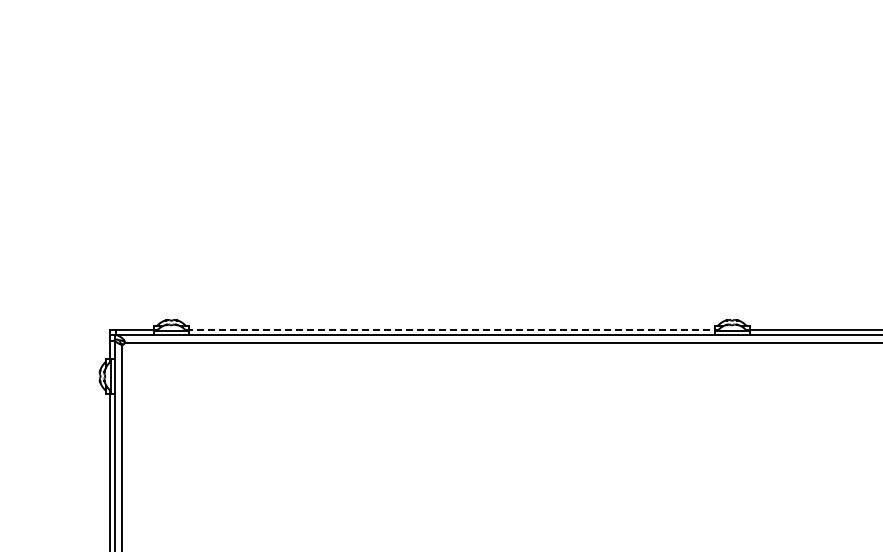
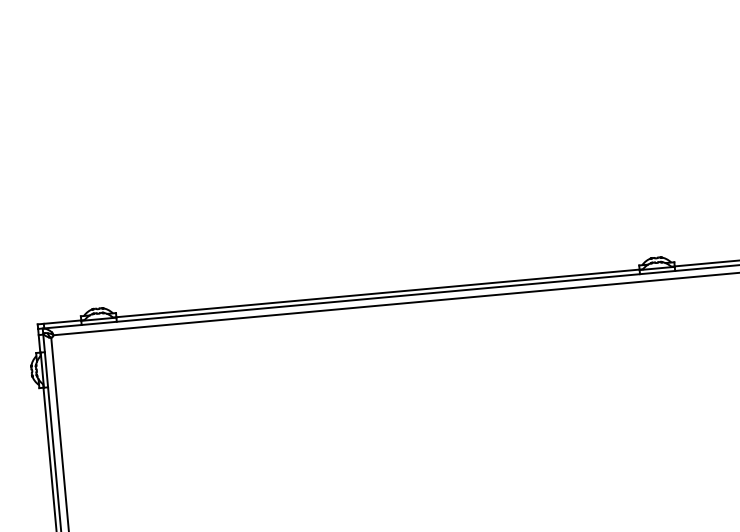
line: (452, 330) -> (378, 293), dashed -> solid

